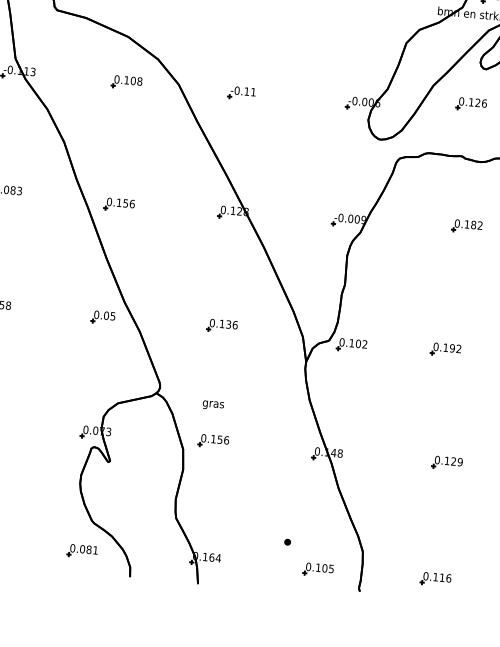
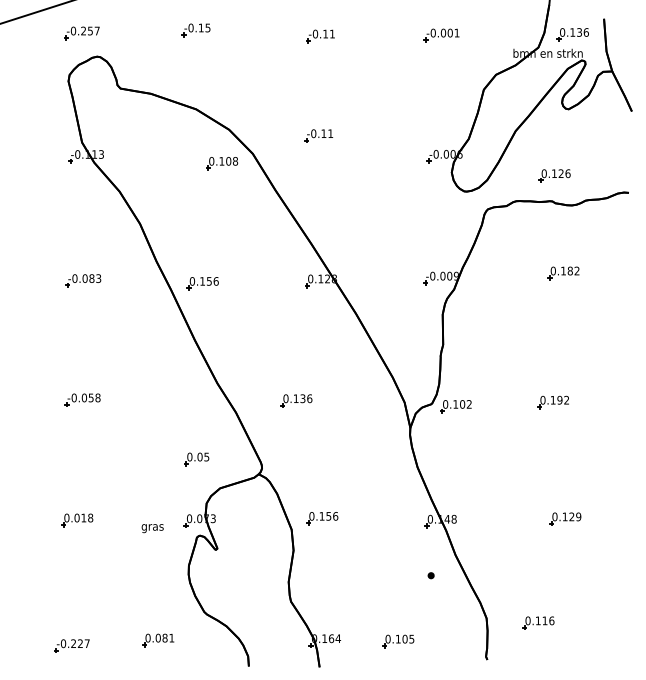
part: (127, 82) -> (222, 163), moved
part: (241, 92) -> (318, 135), moved
part: (471, 104) -> (554, 175), moved
part: (102, 317) -> (196, 459), moved
part: (222, 325) -> (296, 400), moved
text: (213, 405) -> (152, 528), moved
part: (287, 541) -> (430, 575), moved
part: (82, 551) -> (158, 640), moved
part: (318, 570) -> (398, 641), moved
part: (435, 578) -> (538, 622), moved

